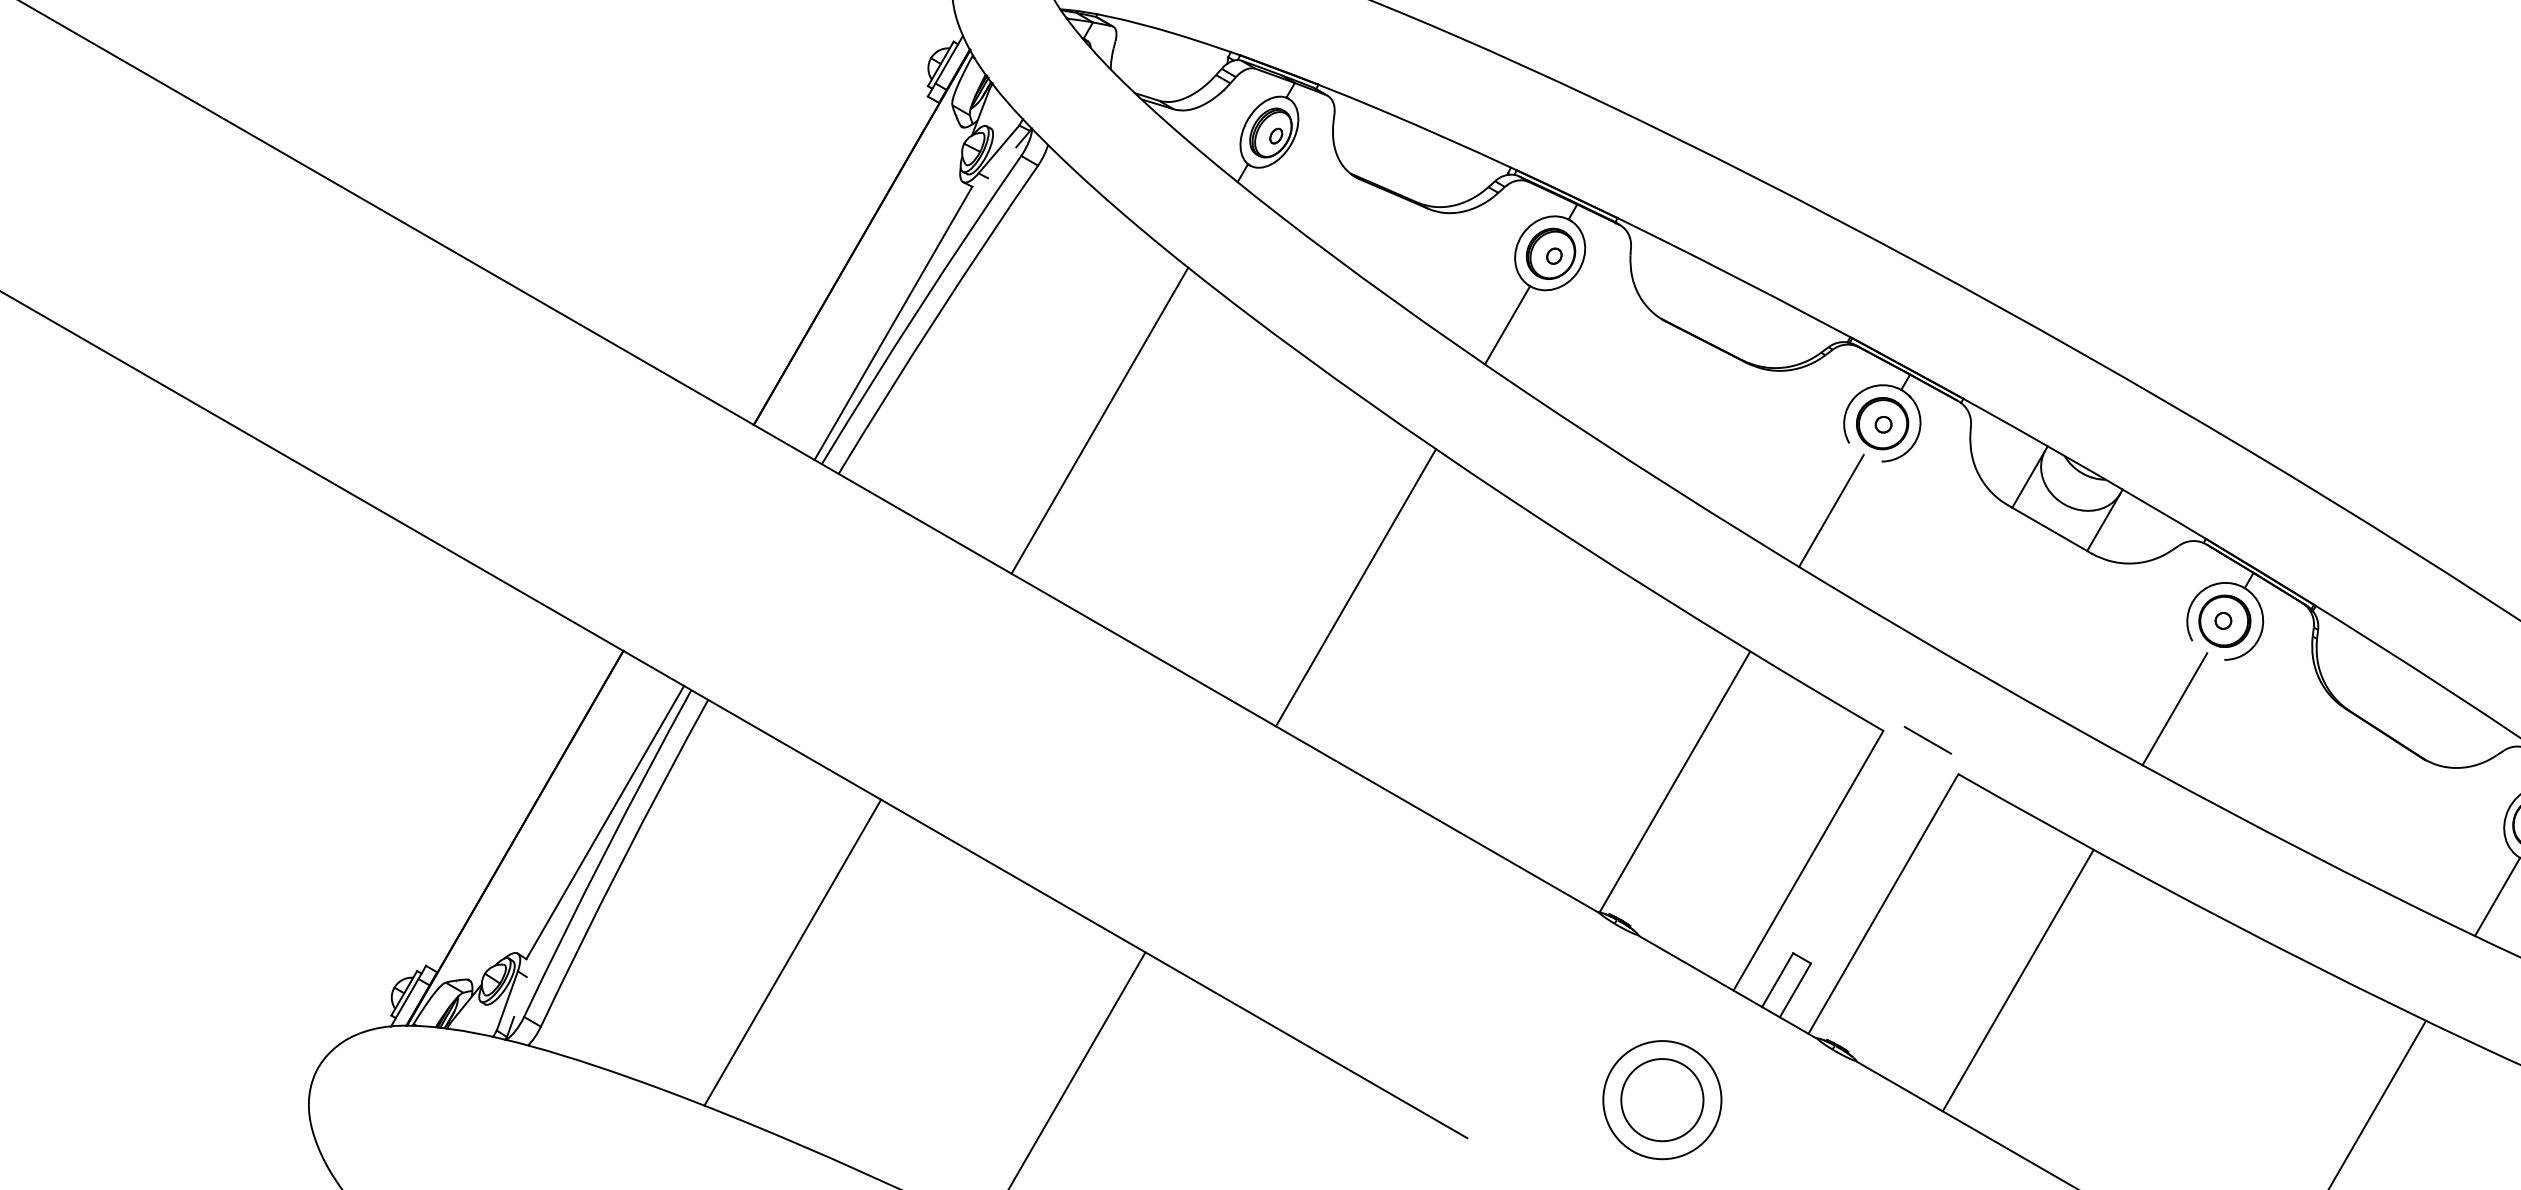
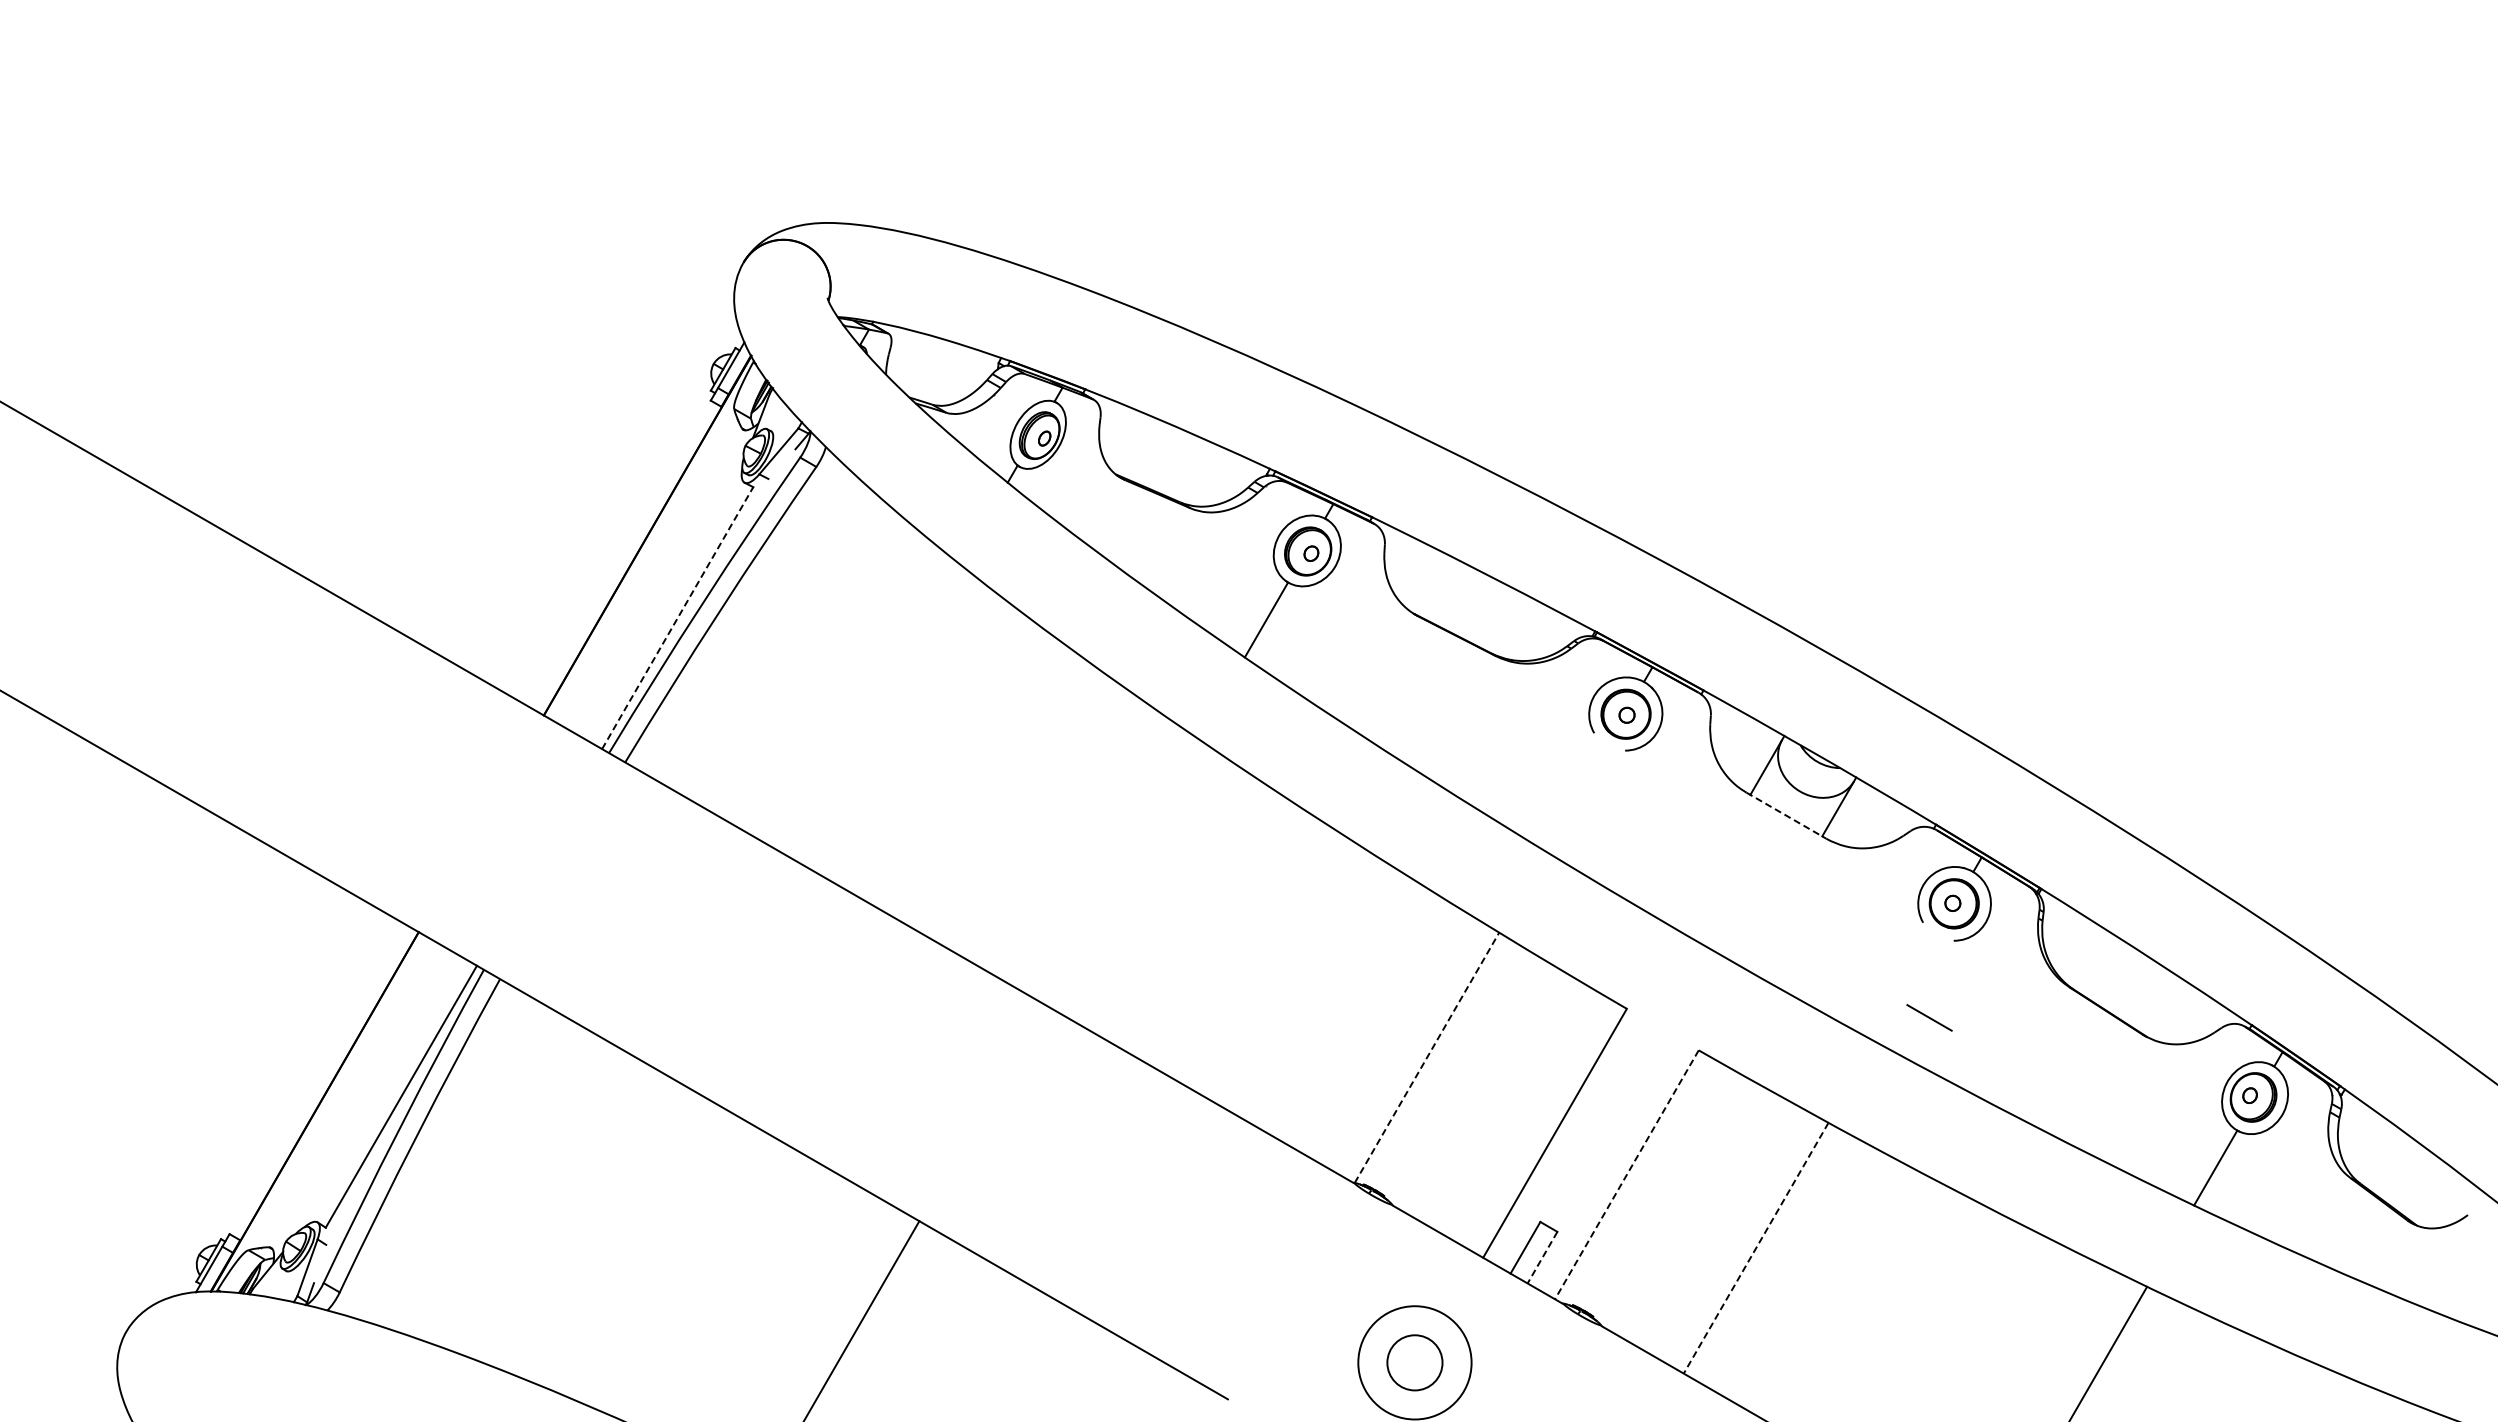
line: (893, 322) -> (677, 617), solid -> dashed
line: (1099, 420) -> (875, 711), removed
line: (1831, 510) -> (1577, 797), removed
line: (2049, 529) -> (1786, 815), solid -> dashed
line: (1355, 587) -> (1120, 871), removed
line: (2175, 708) -> (1906, 987), removed
line: (1927, 739) -> (1929, 1017), moved
line: (1675, 781) -> (1427, 1057), solid -> dashed
line: (1883, 903) -> (1626, 1174), solid -> dashed
line: (792, 952) -> (580, 1221), removed
line: (2018, 980) -> (1756, 1248), solid -> dashed
line: (1795, 990) -> (1542, 1257), solid -> dashed
circle: (1661, 1099) -> (1414, 1362), size x0.7

